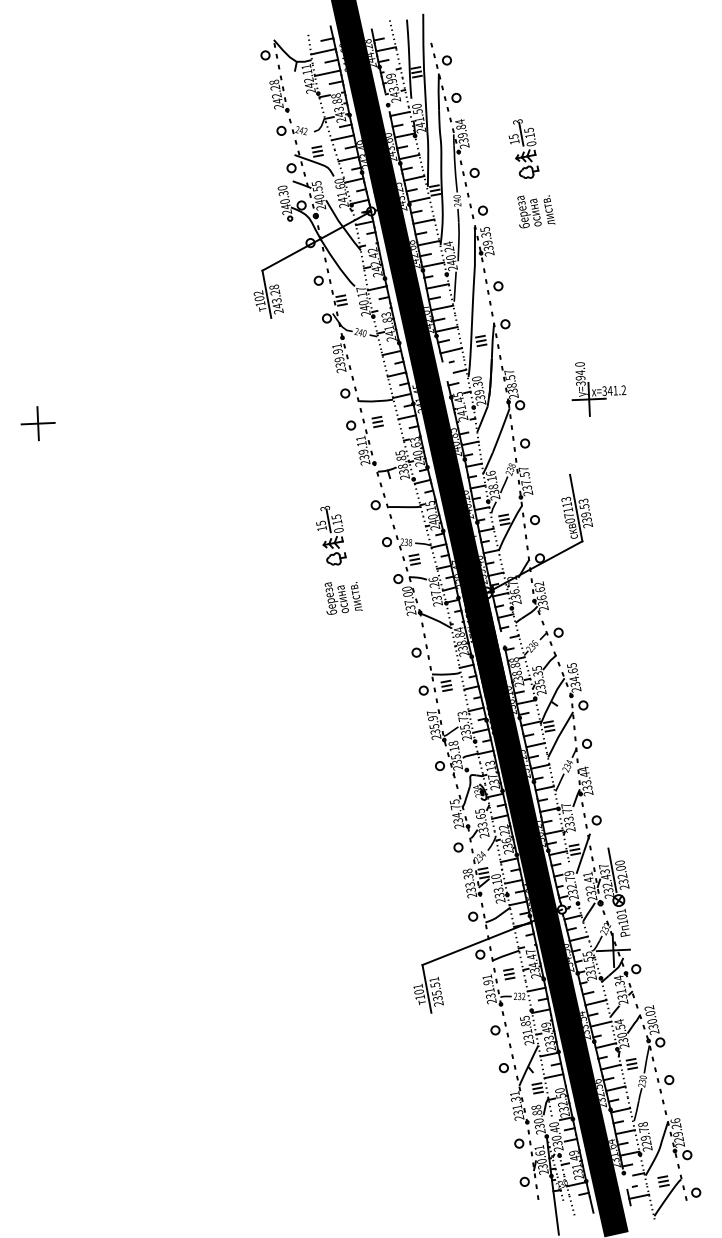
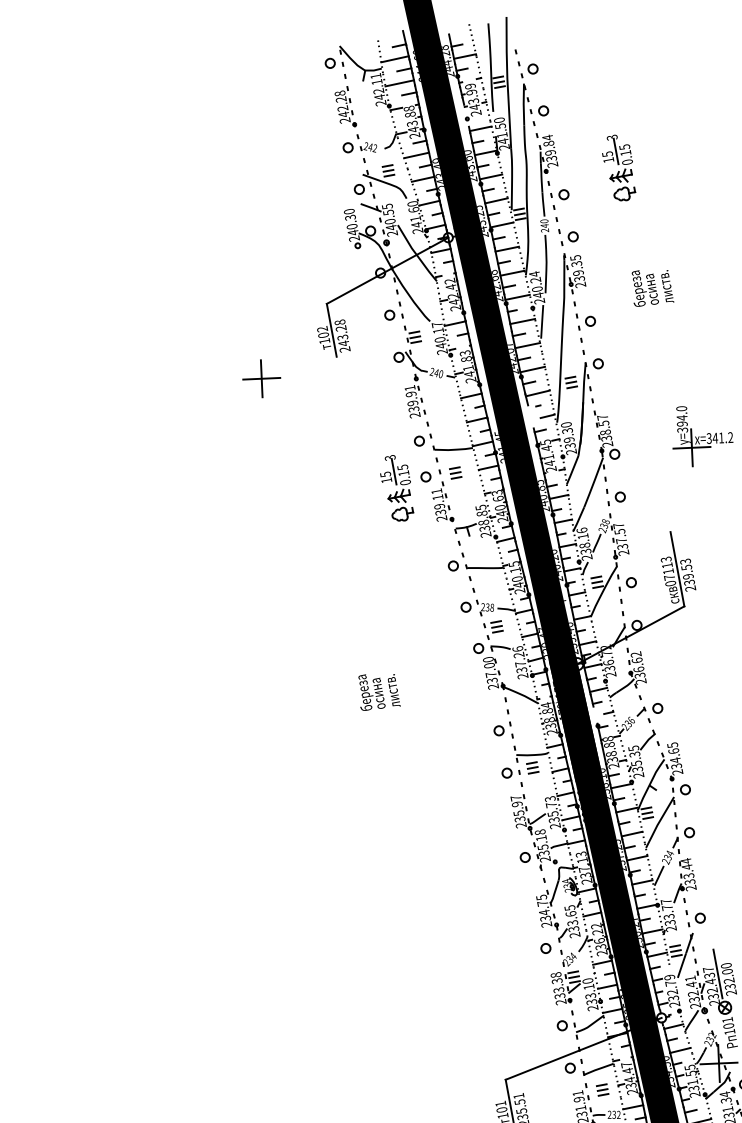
text: (536, 211) -> (653, 288), moved
part: (37, 423) -> (260, 378), moved
part: (331, 535) -> (397, 488), moved
text: (343, 598) -> (379, 692), moved

